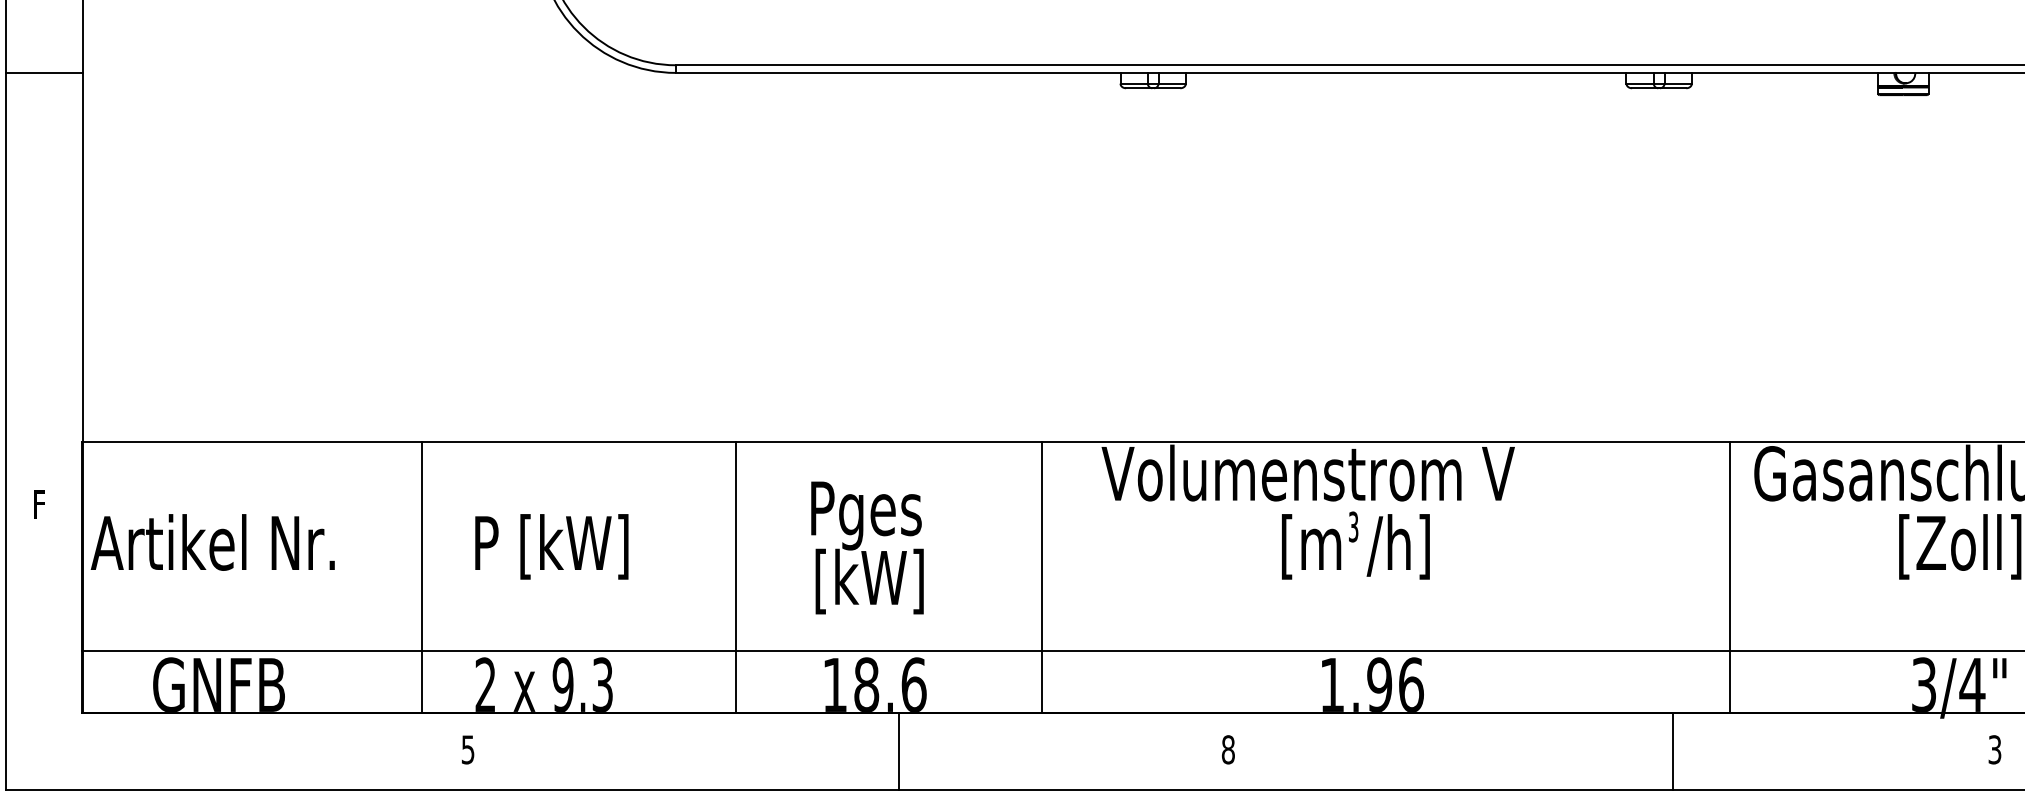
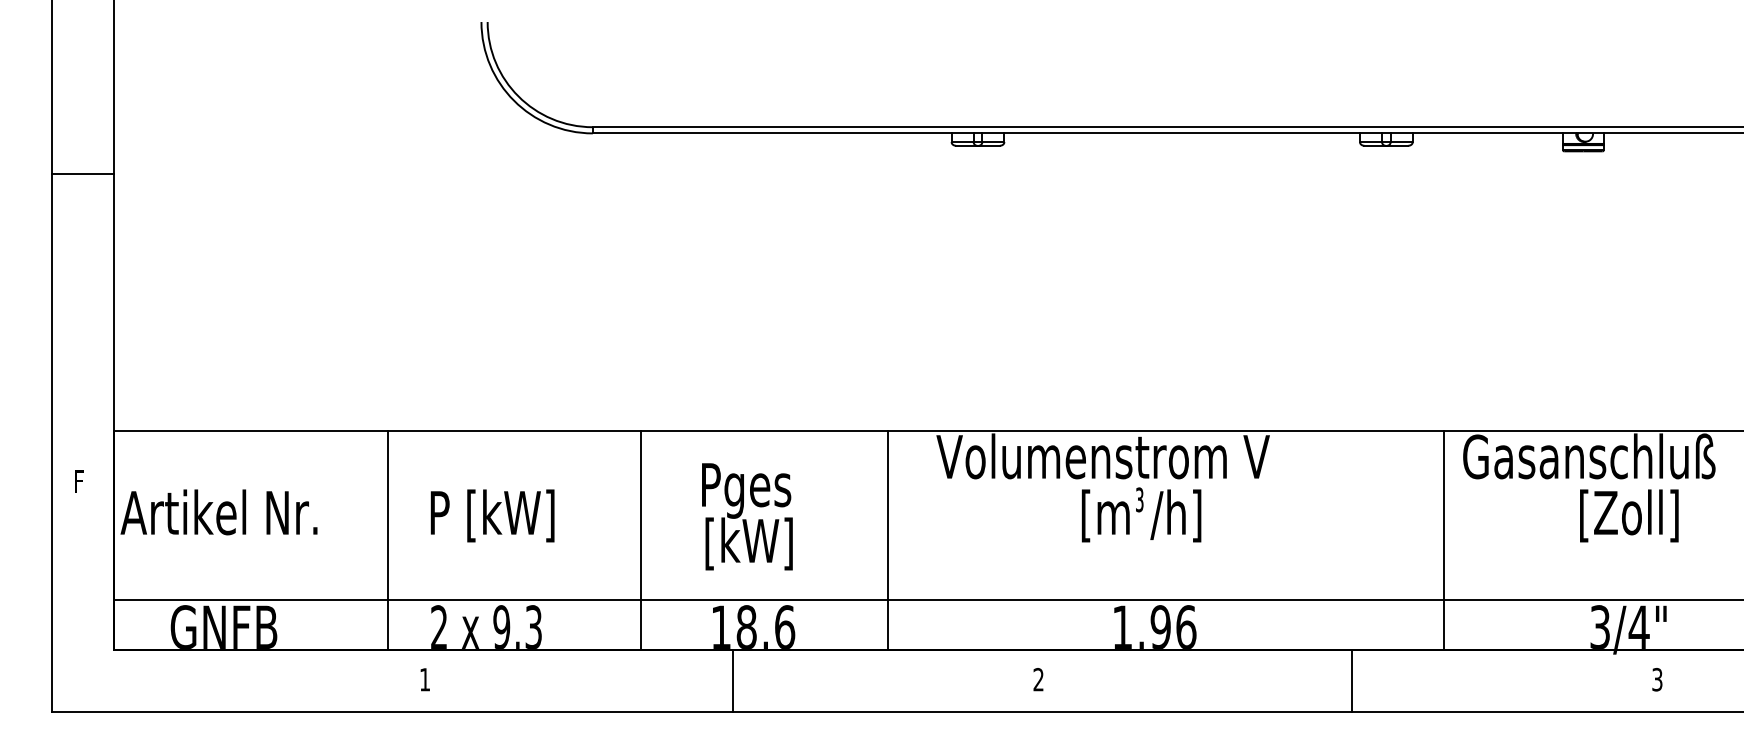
line: (44, 73) -> (83, 173), moved
text: (467, 749) -> (424, 679), 5 -> 1
text: (1228, 749) -> (1038, 679), 8 -> 2
line: (898, 750) -> (732, 680), moved
line: (1672, 750) -> (1351, 680), moved

